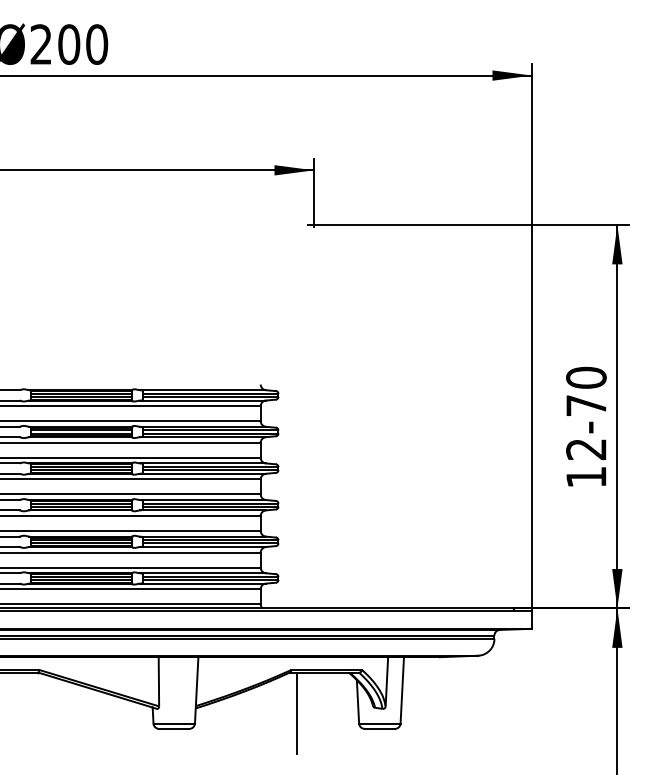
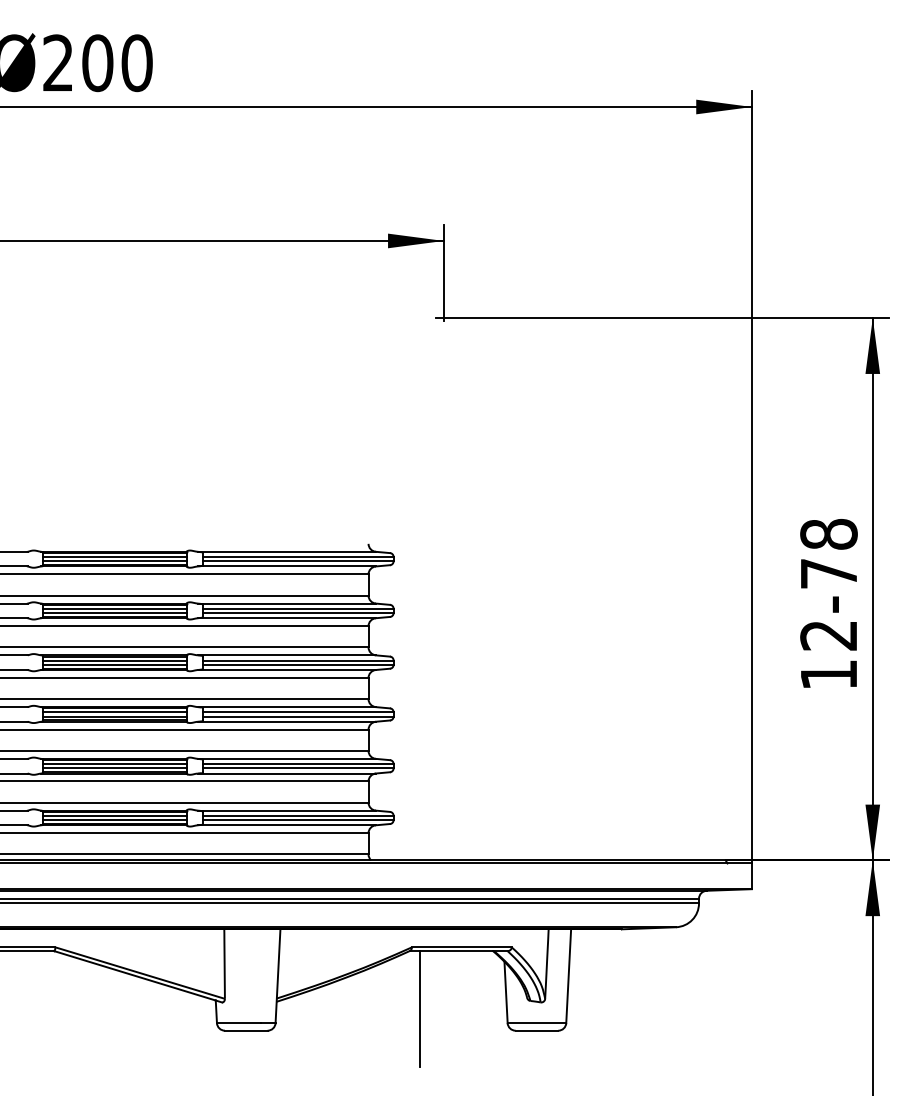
text: (586, 377) -> (828, 533), 70 -> 78

